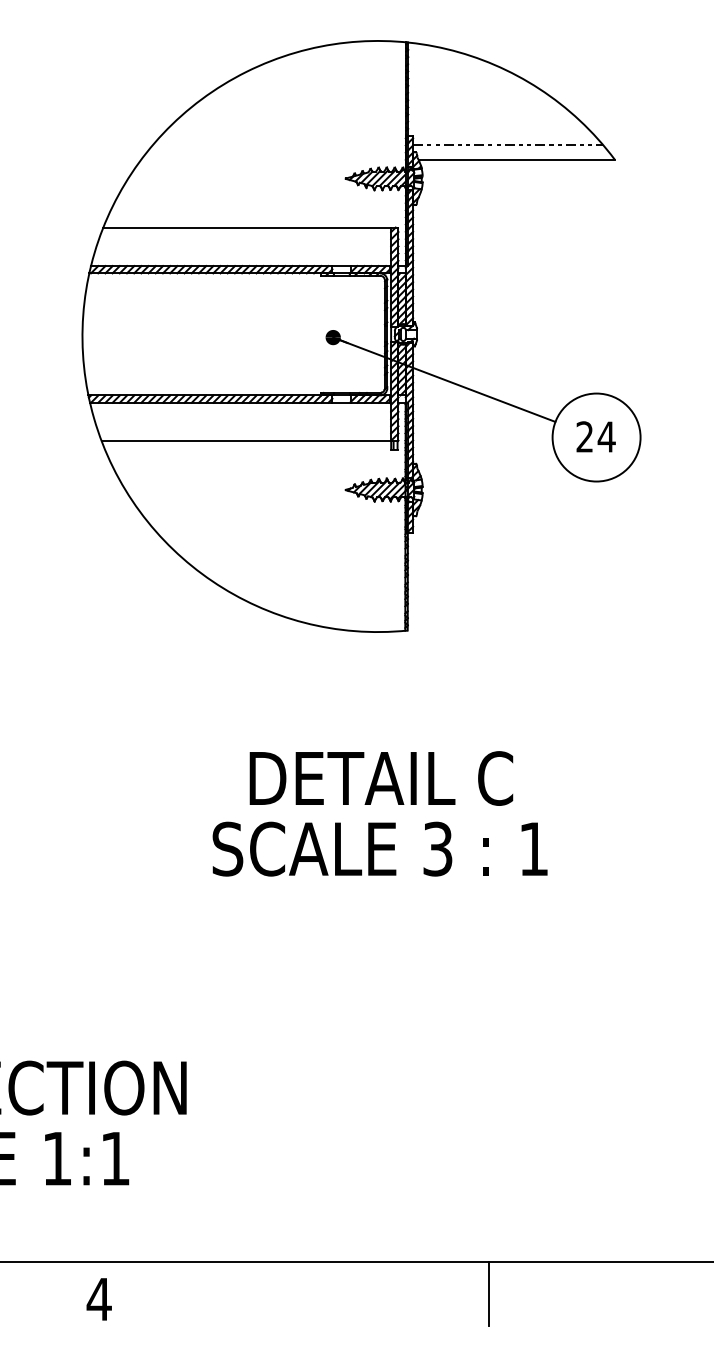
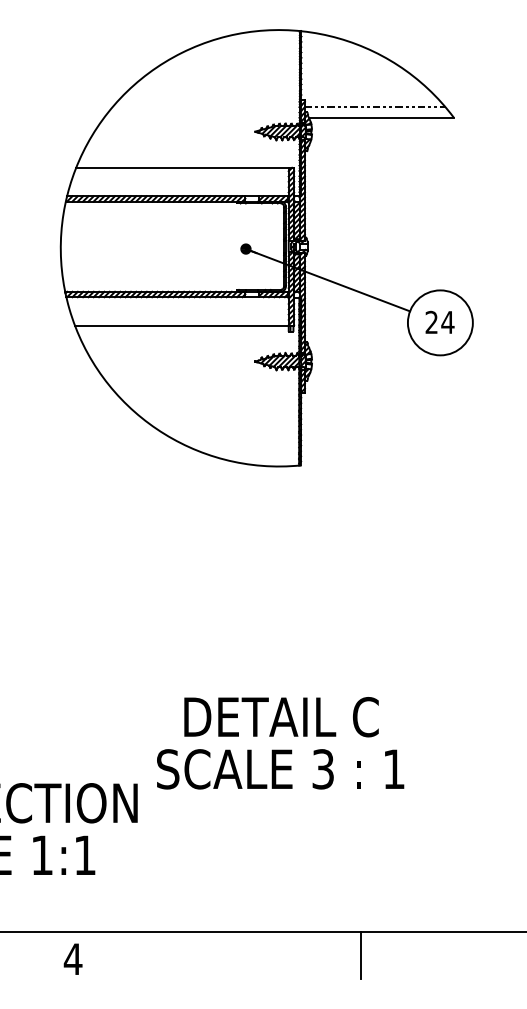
text: (379, 813) -> (280, 743), moved

